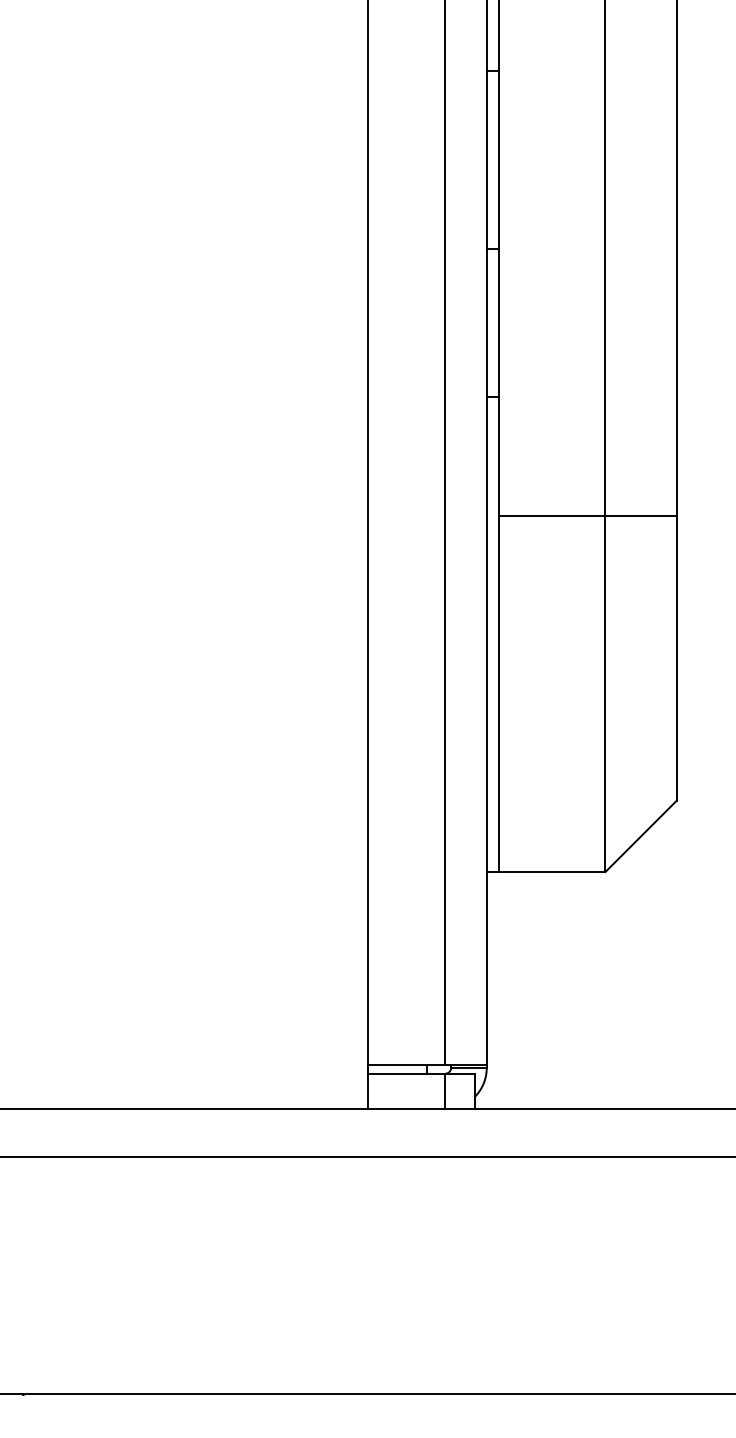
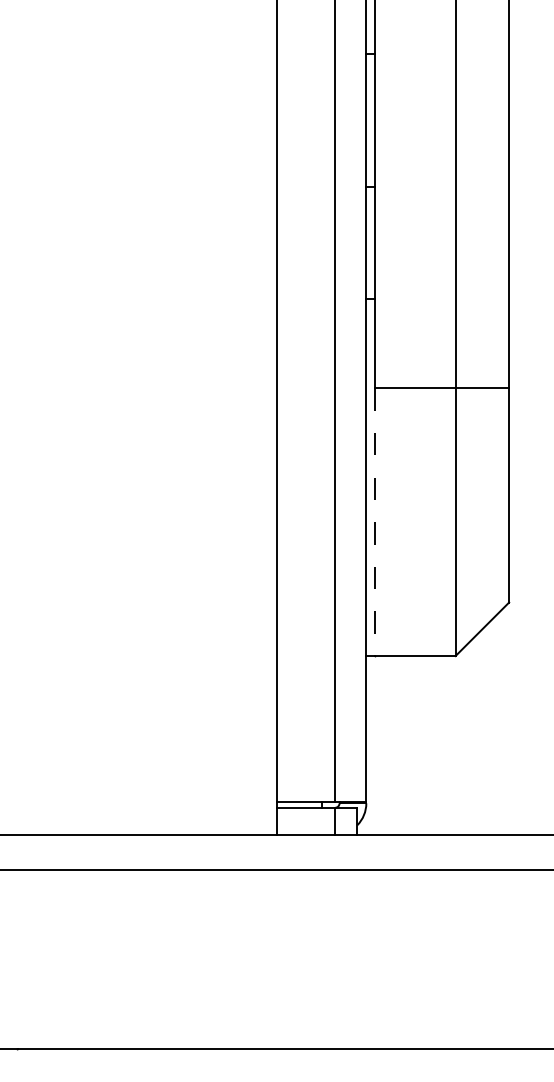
line: (498, 694) -> (375, 522), solid -> dashed

